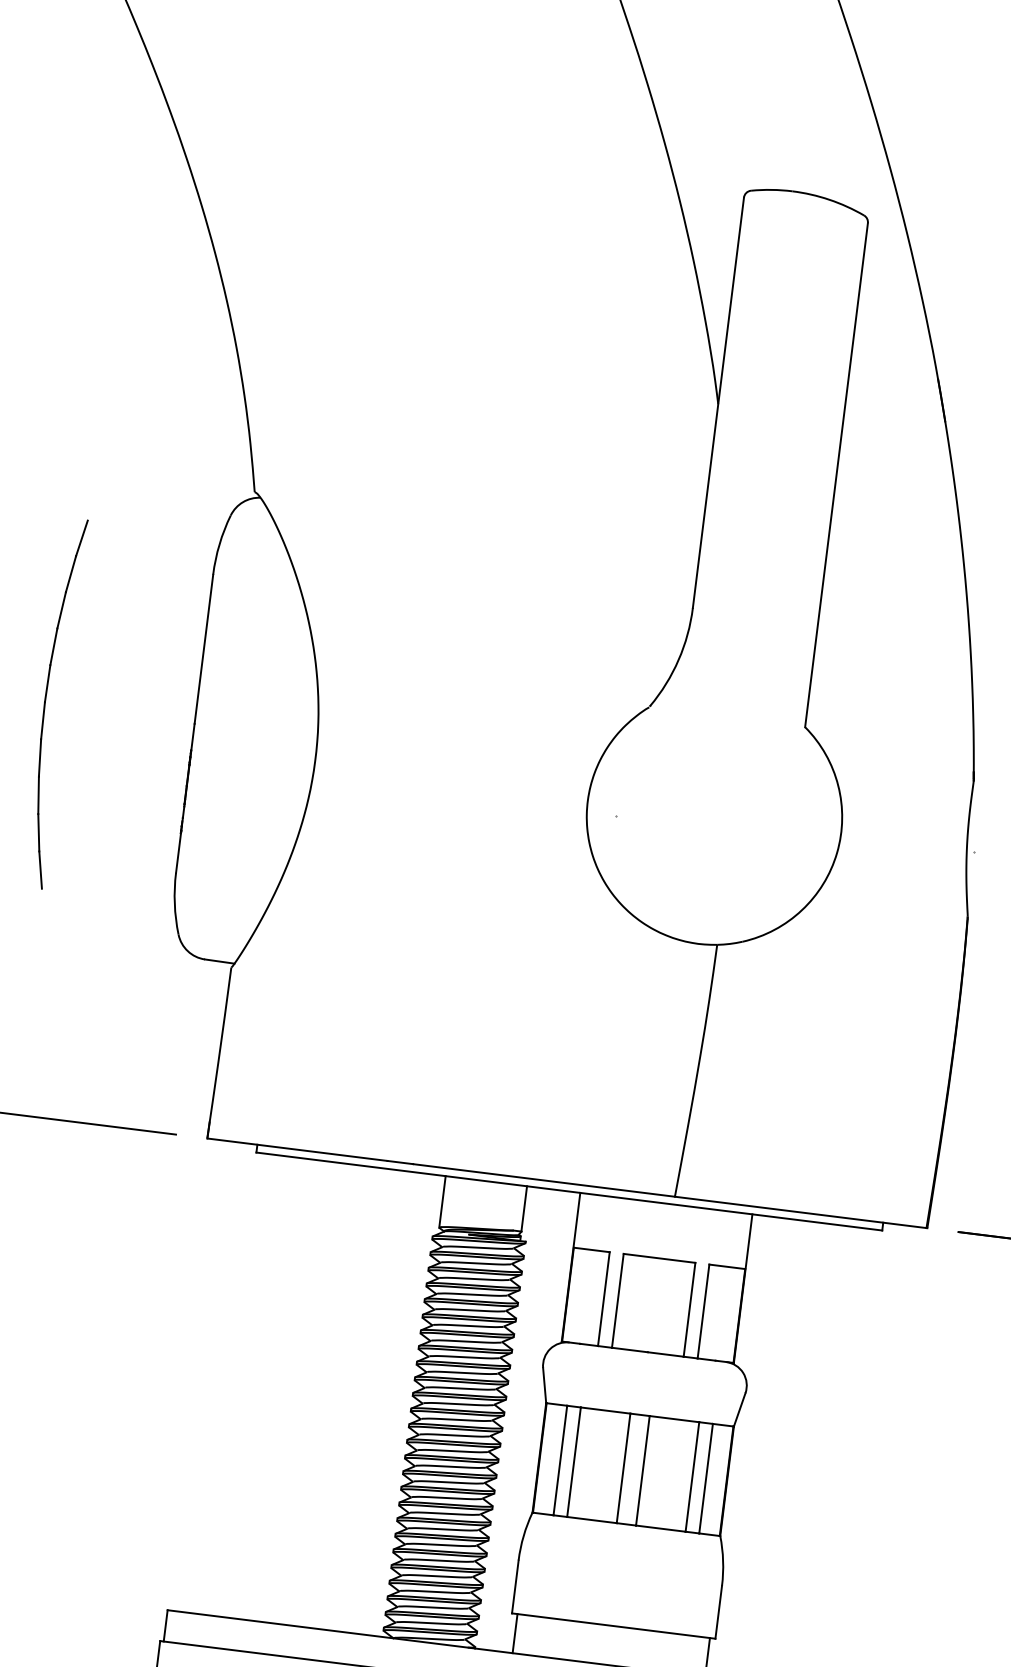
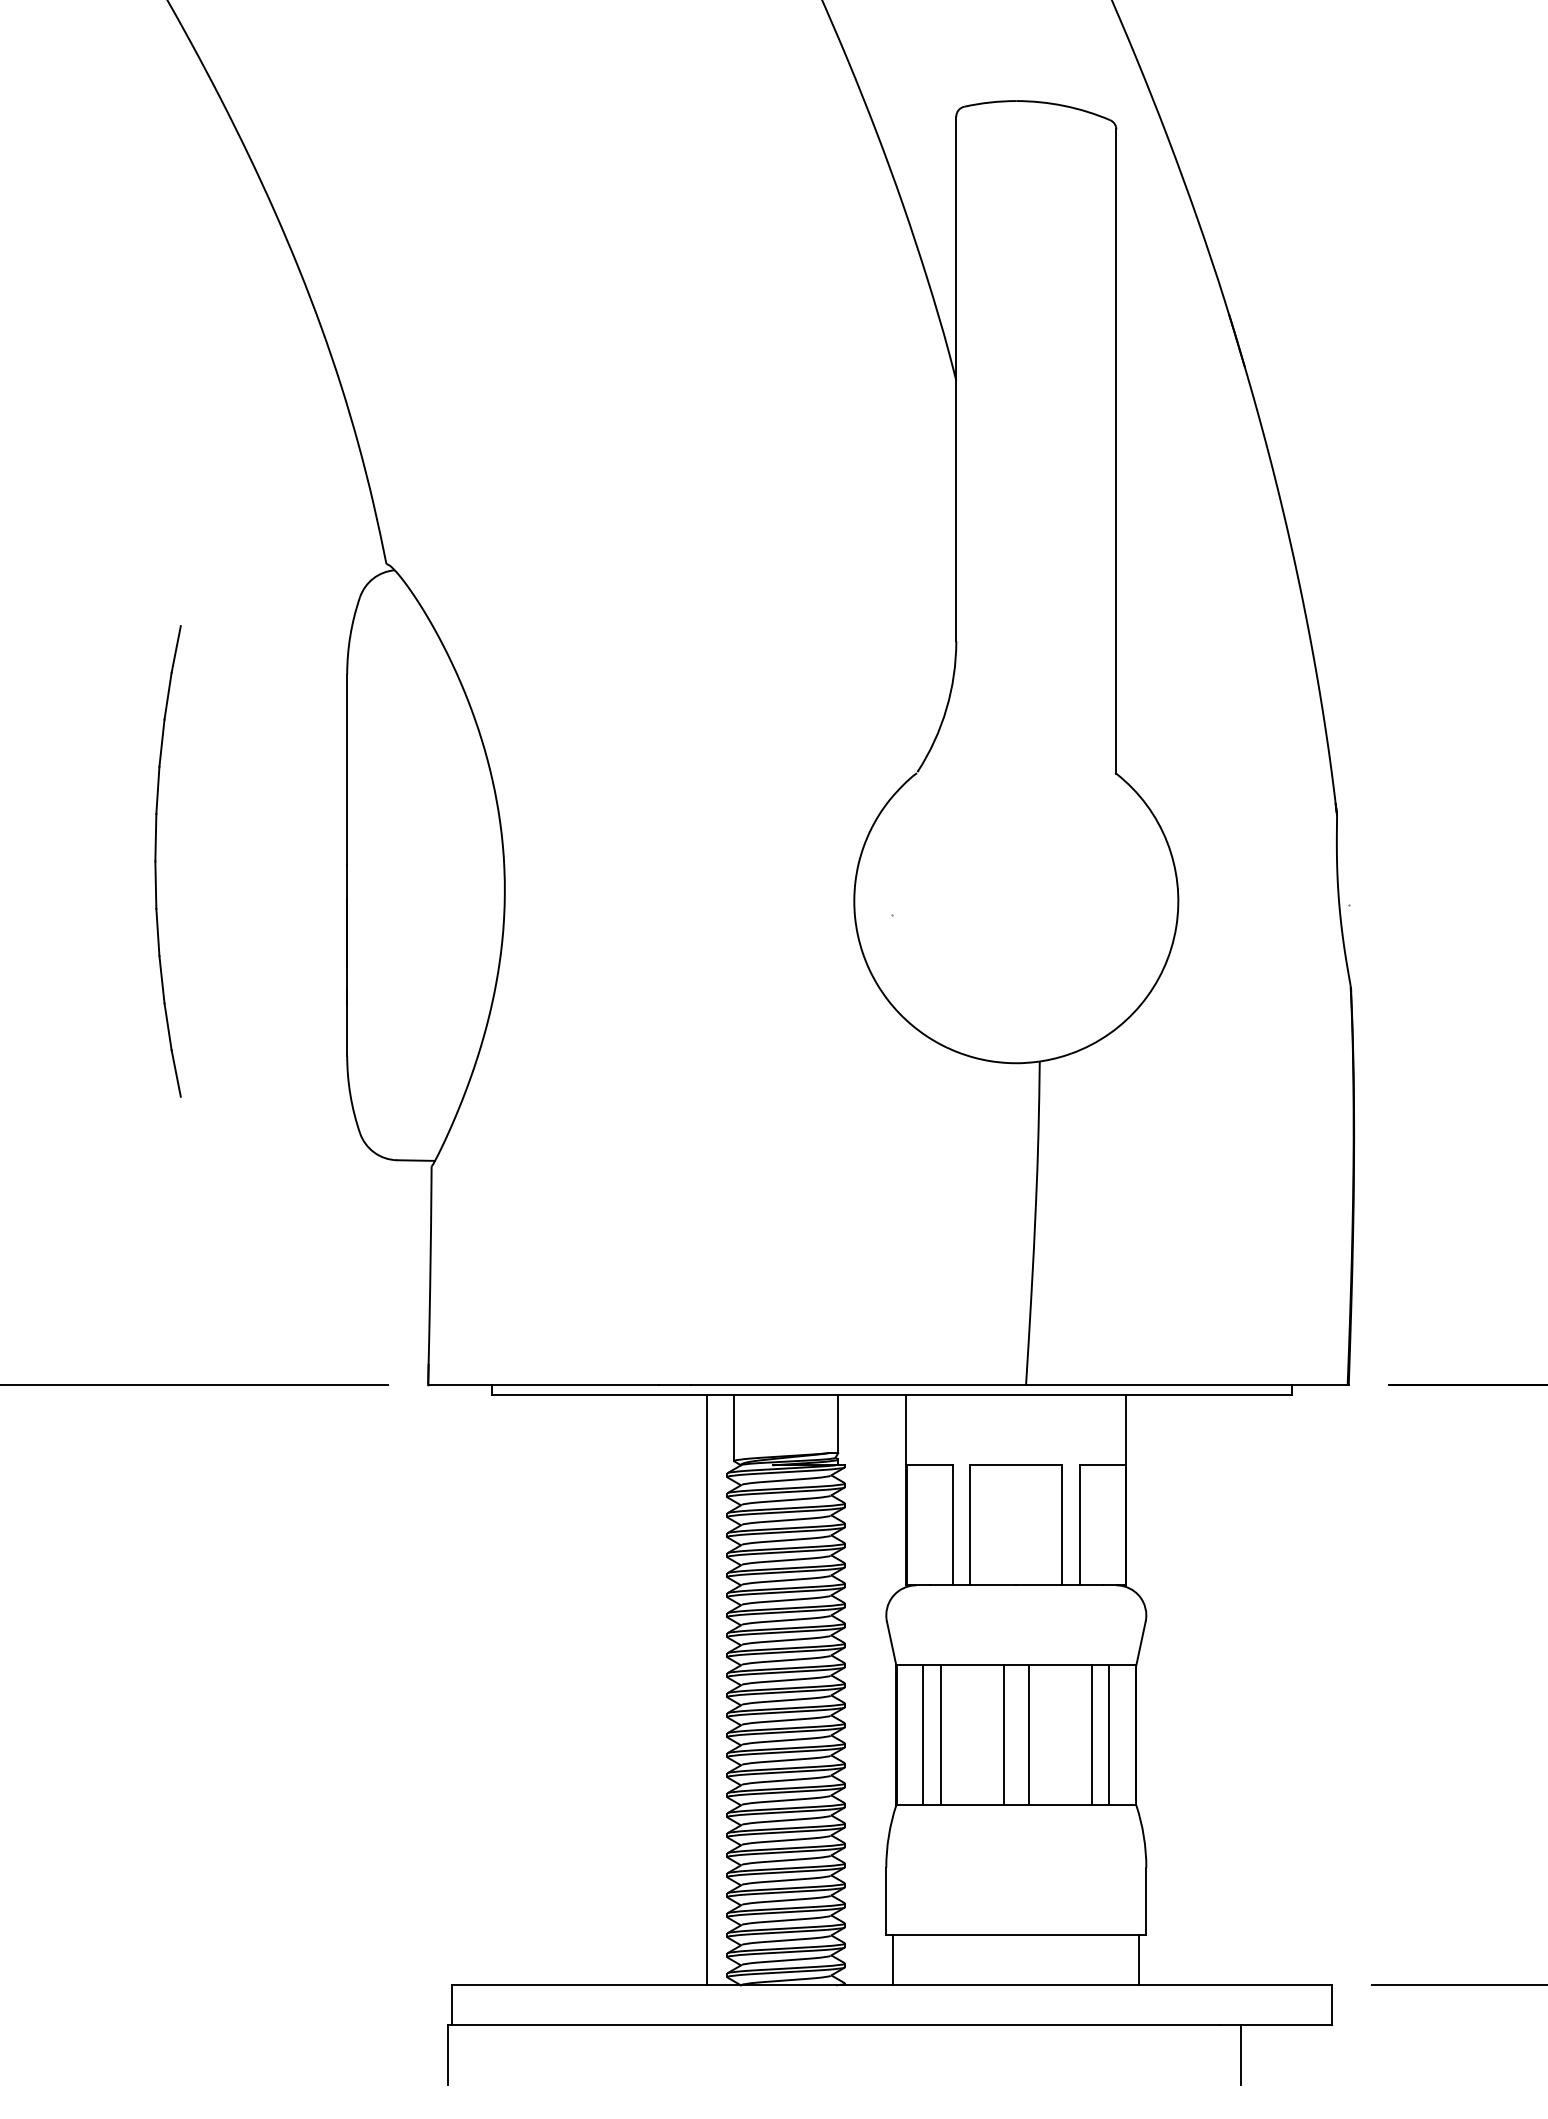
line: (396, 1404) -> (707, 1690), added

